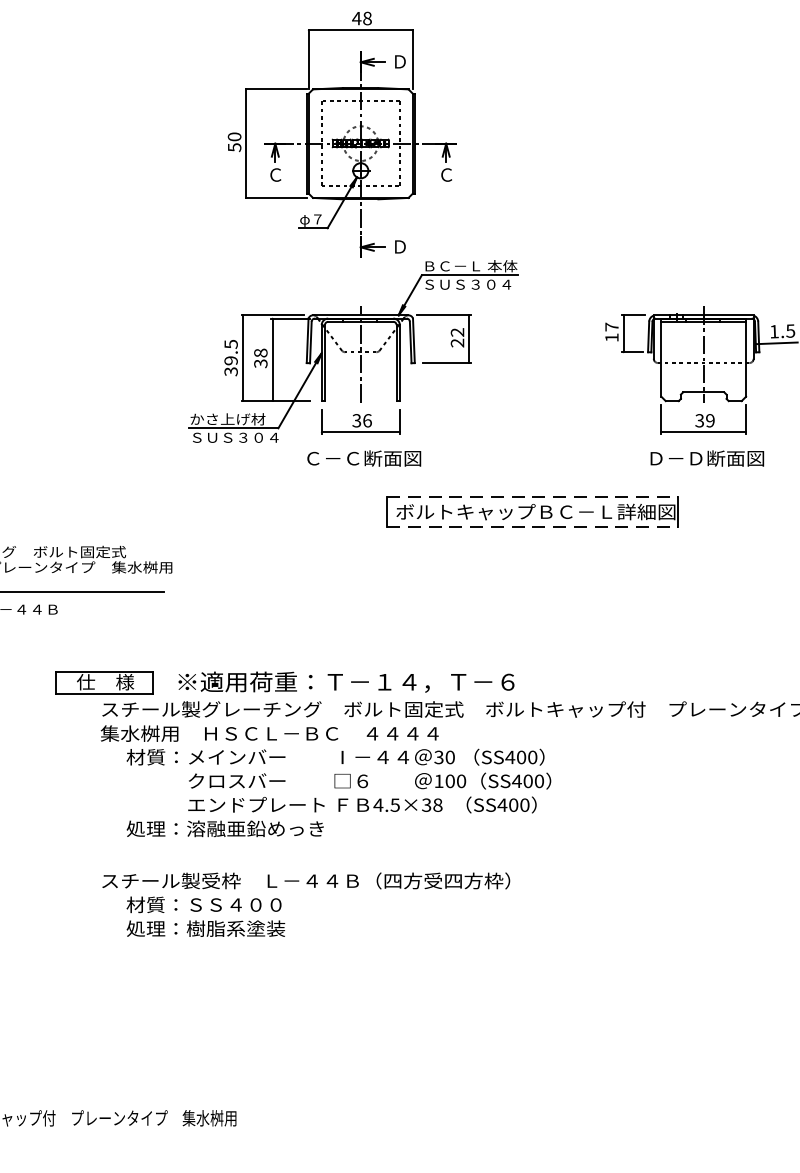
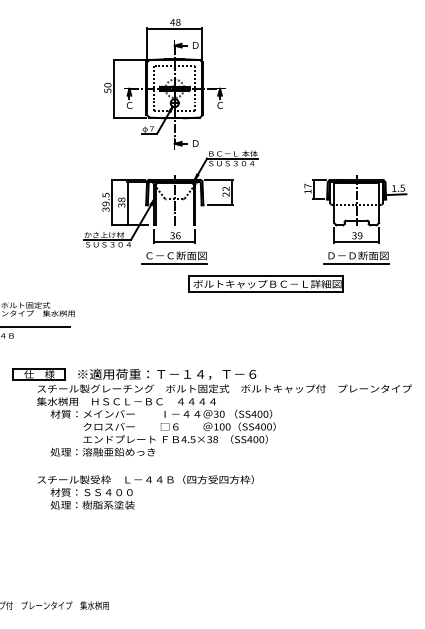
line: (360, 474) -> (174, 264), added
line: (703, 474) -> (356, 264), added
line: (533, 497) -> (266, 276), dashed -> solid
line: (533, 527) -> (266, 292), dashed -> solid

